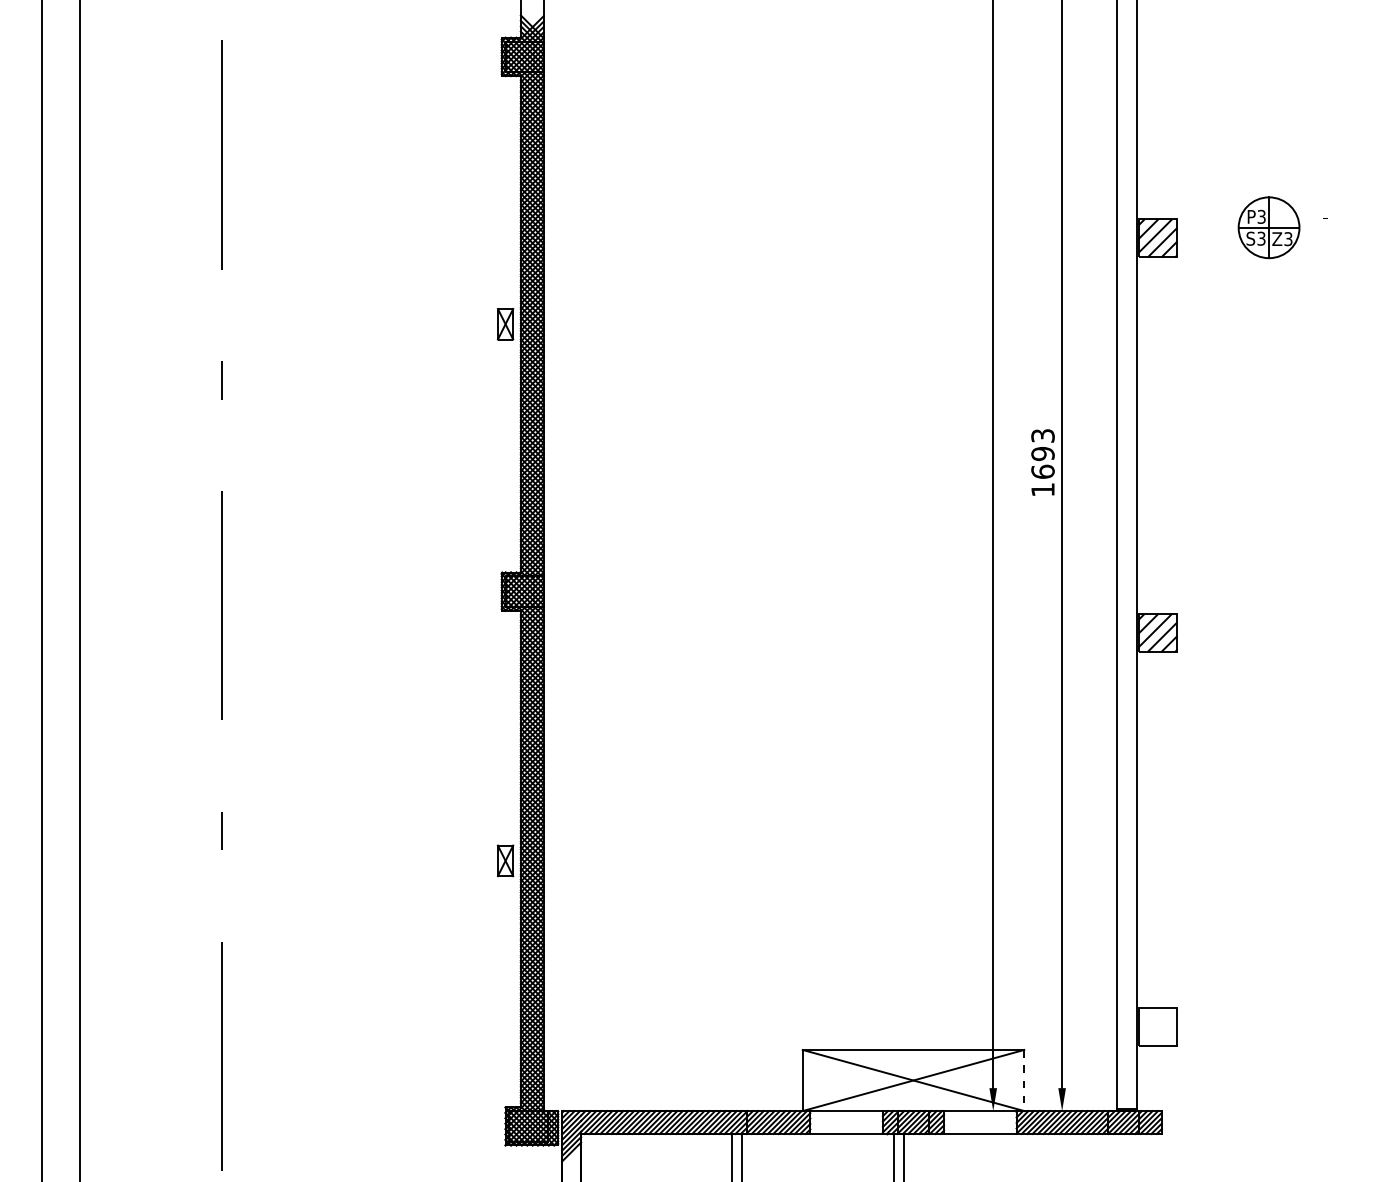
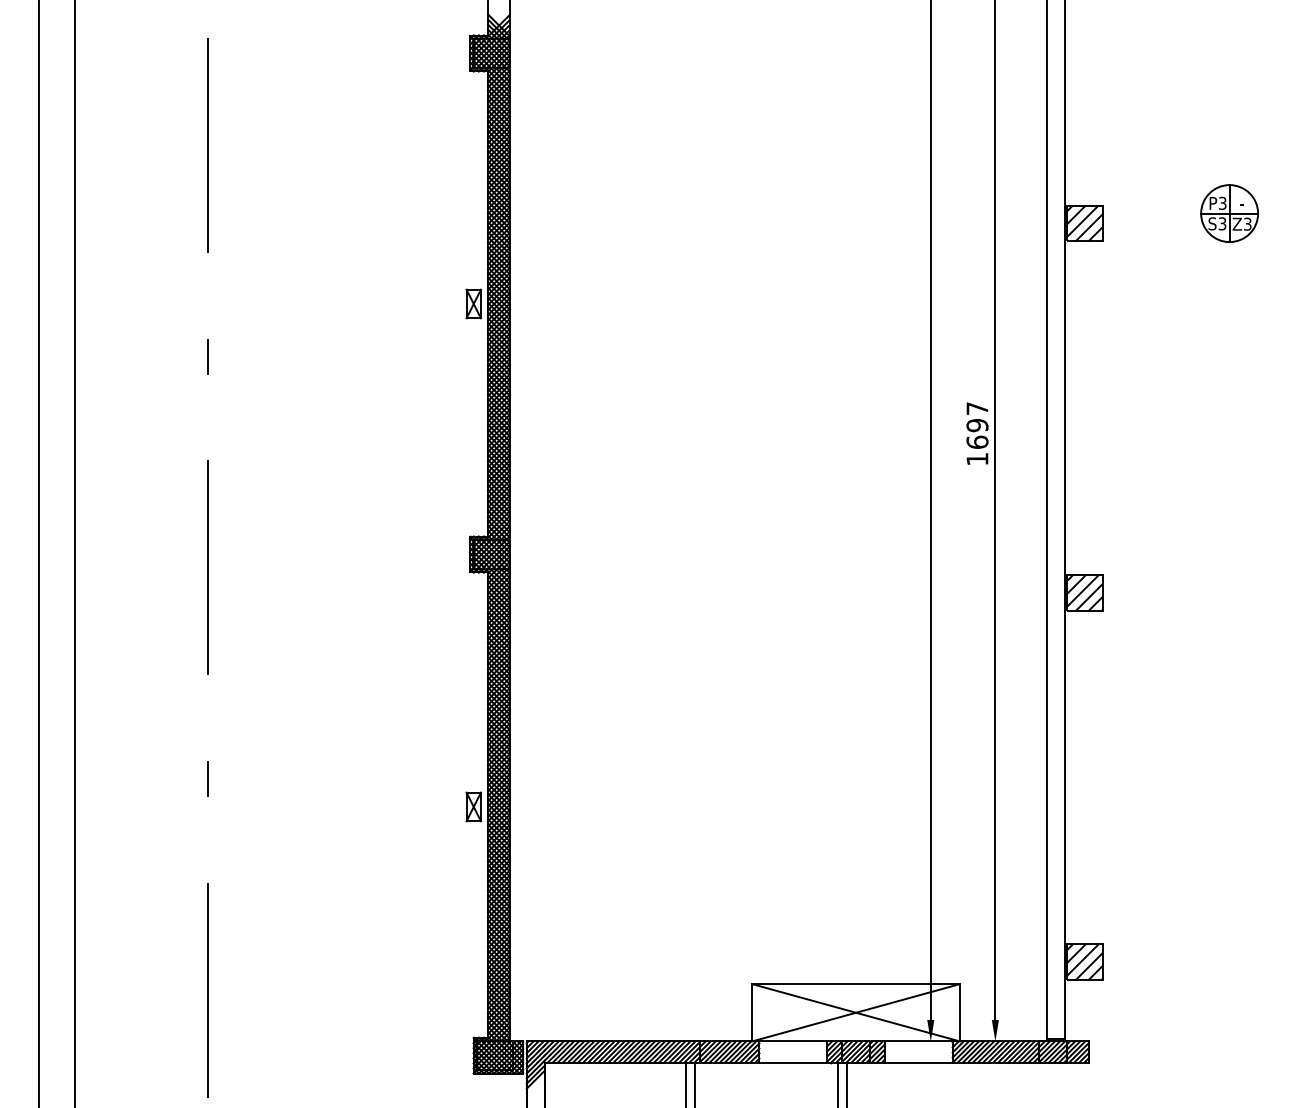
part: (1268, 227) -> (1229, 213), moved
text: (1042, 435) -> (976, 408), 1693 -> 1697
hatch: (1157, 1026) -> (1084, 962), added
line: (1024, 1080) -> (960, 1012), dashed -> solid

